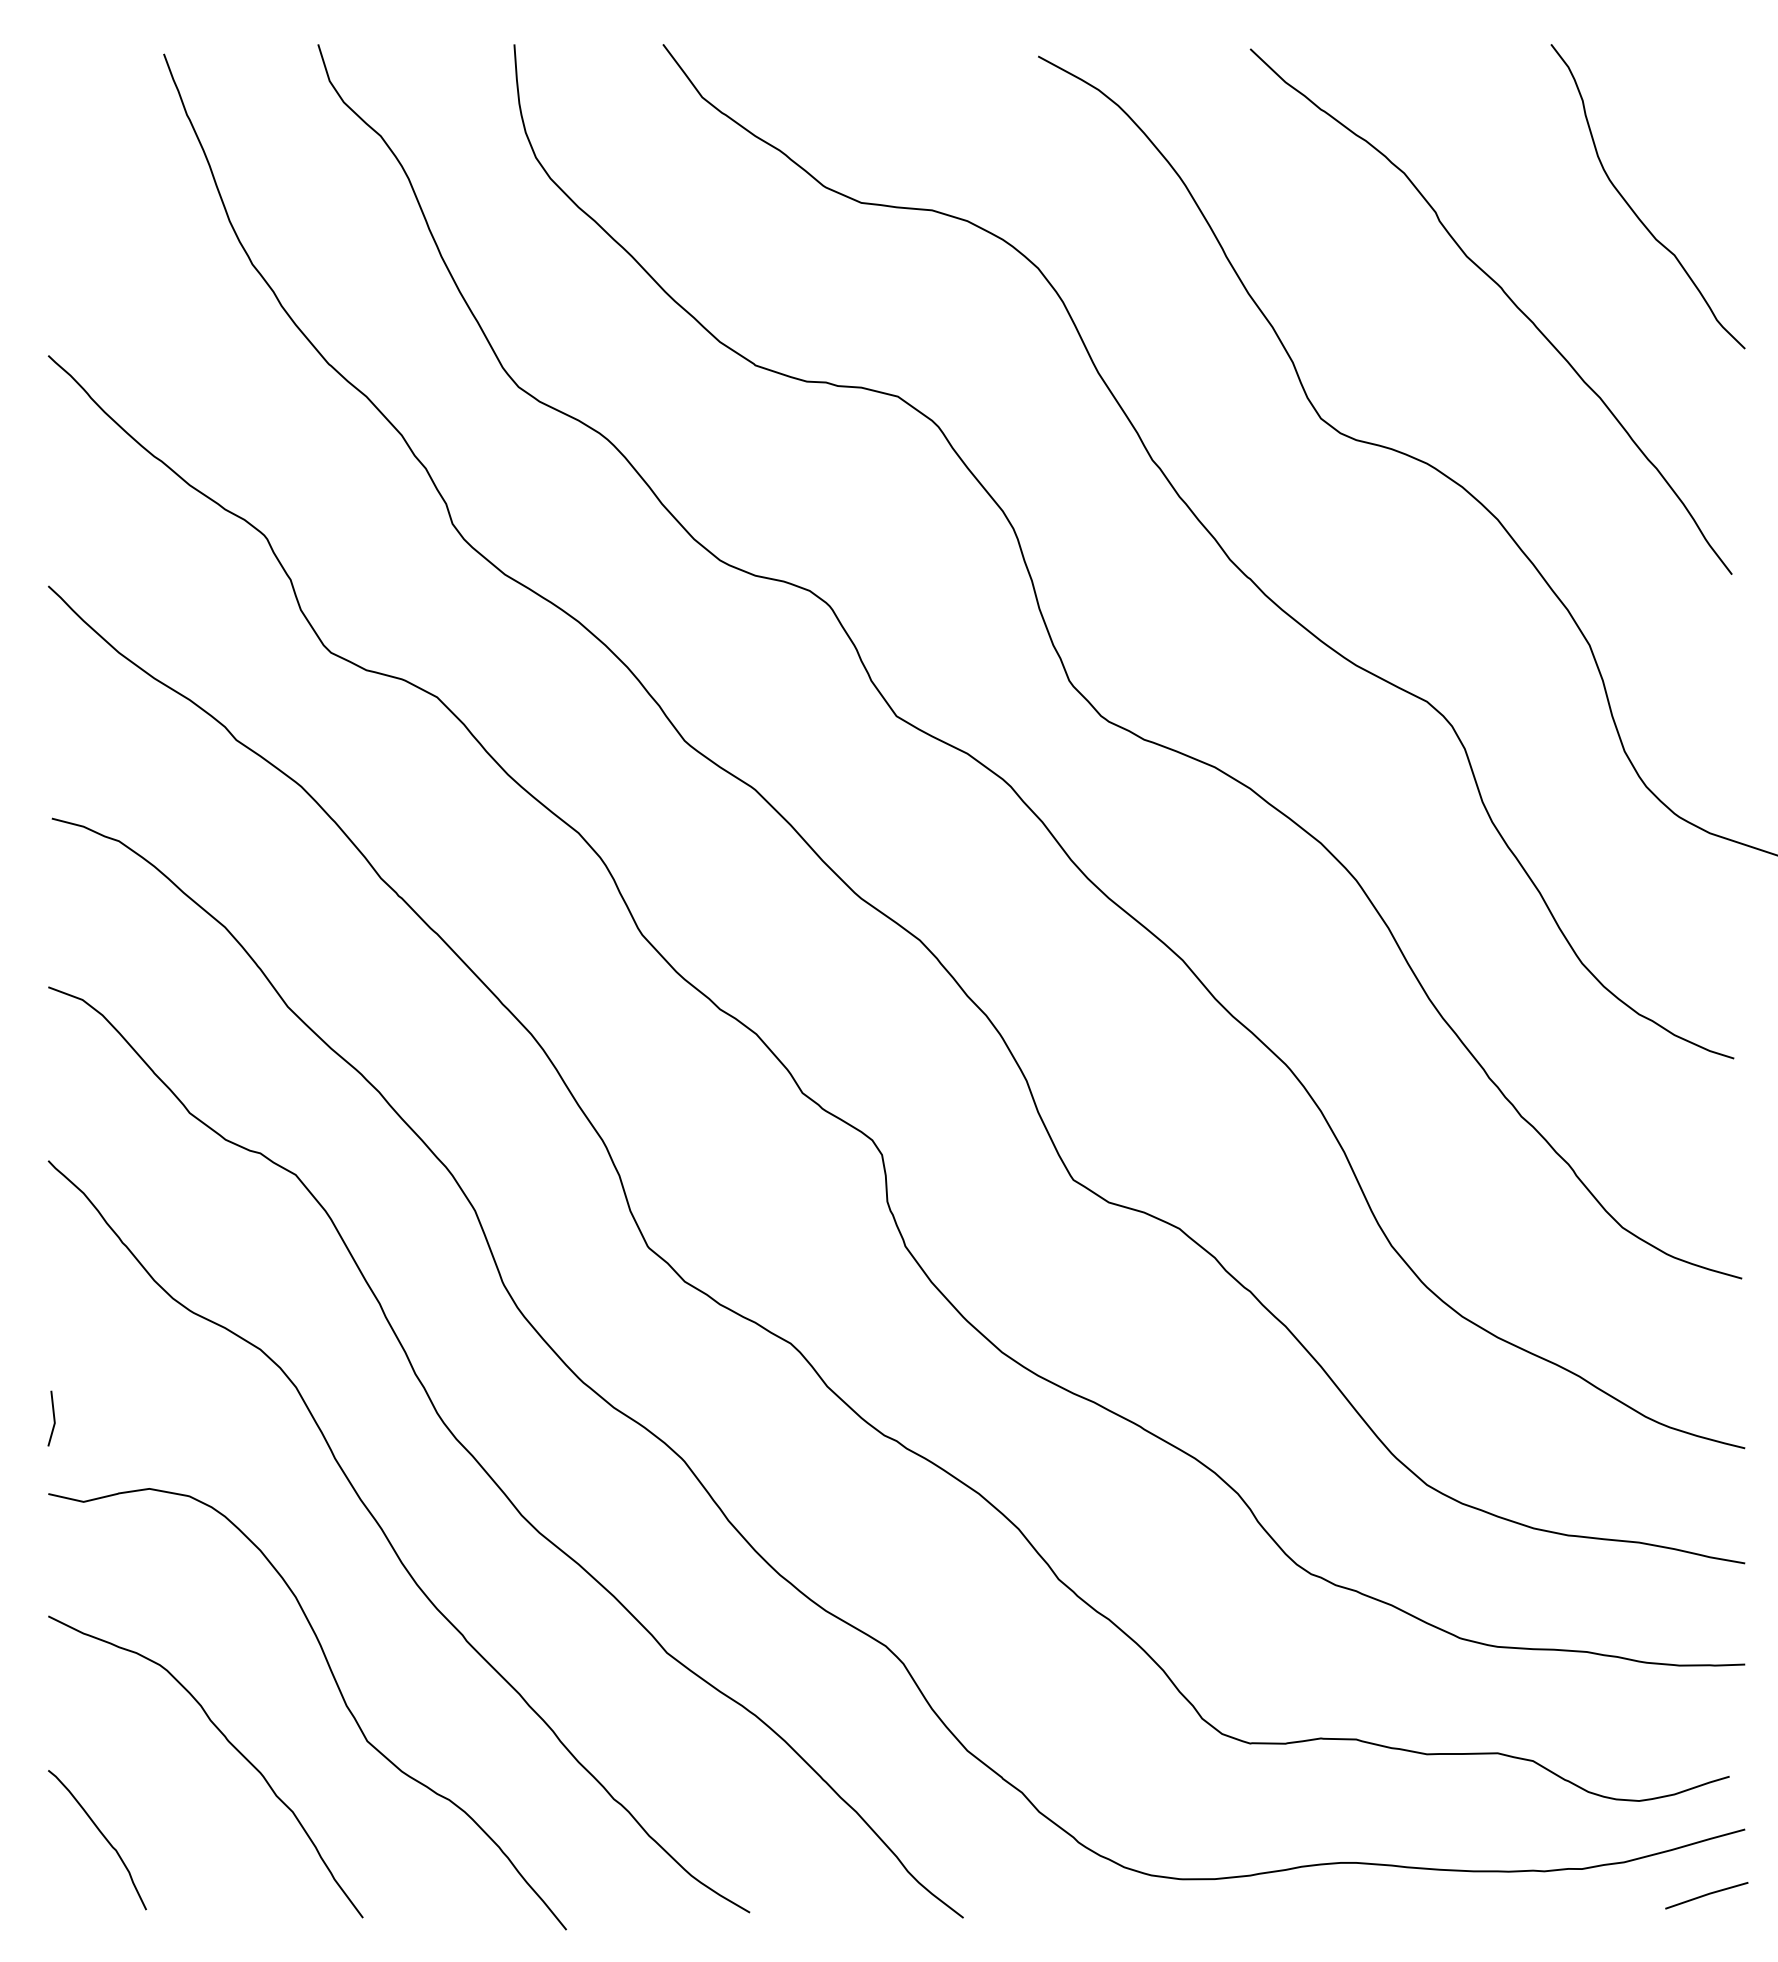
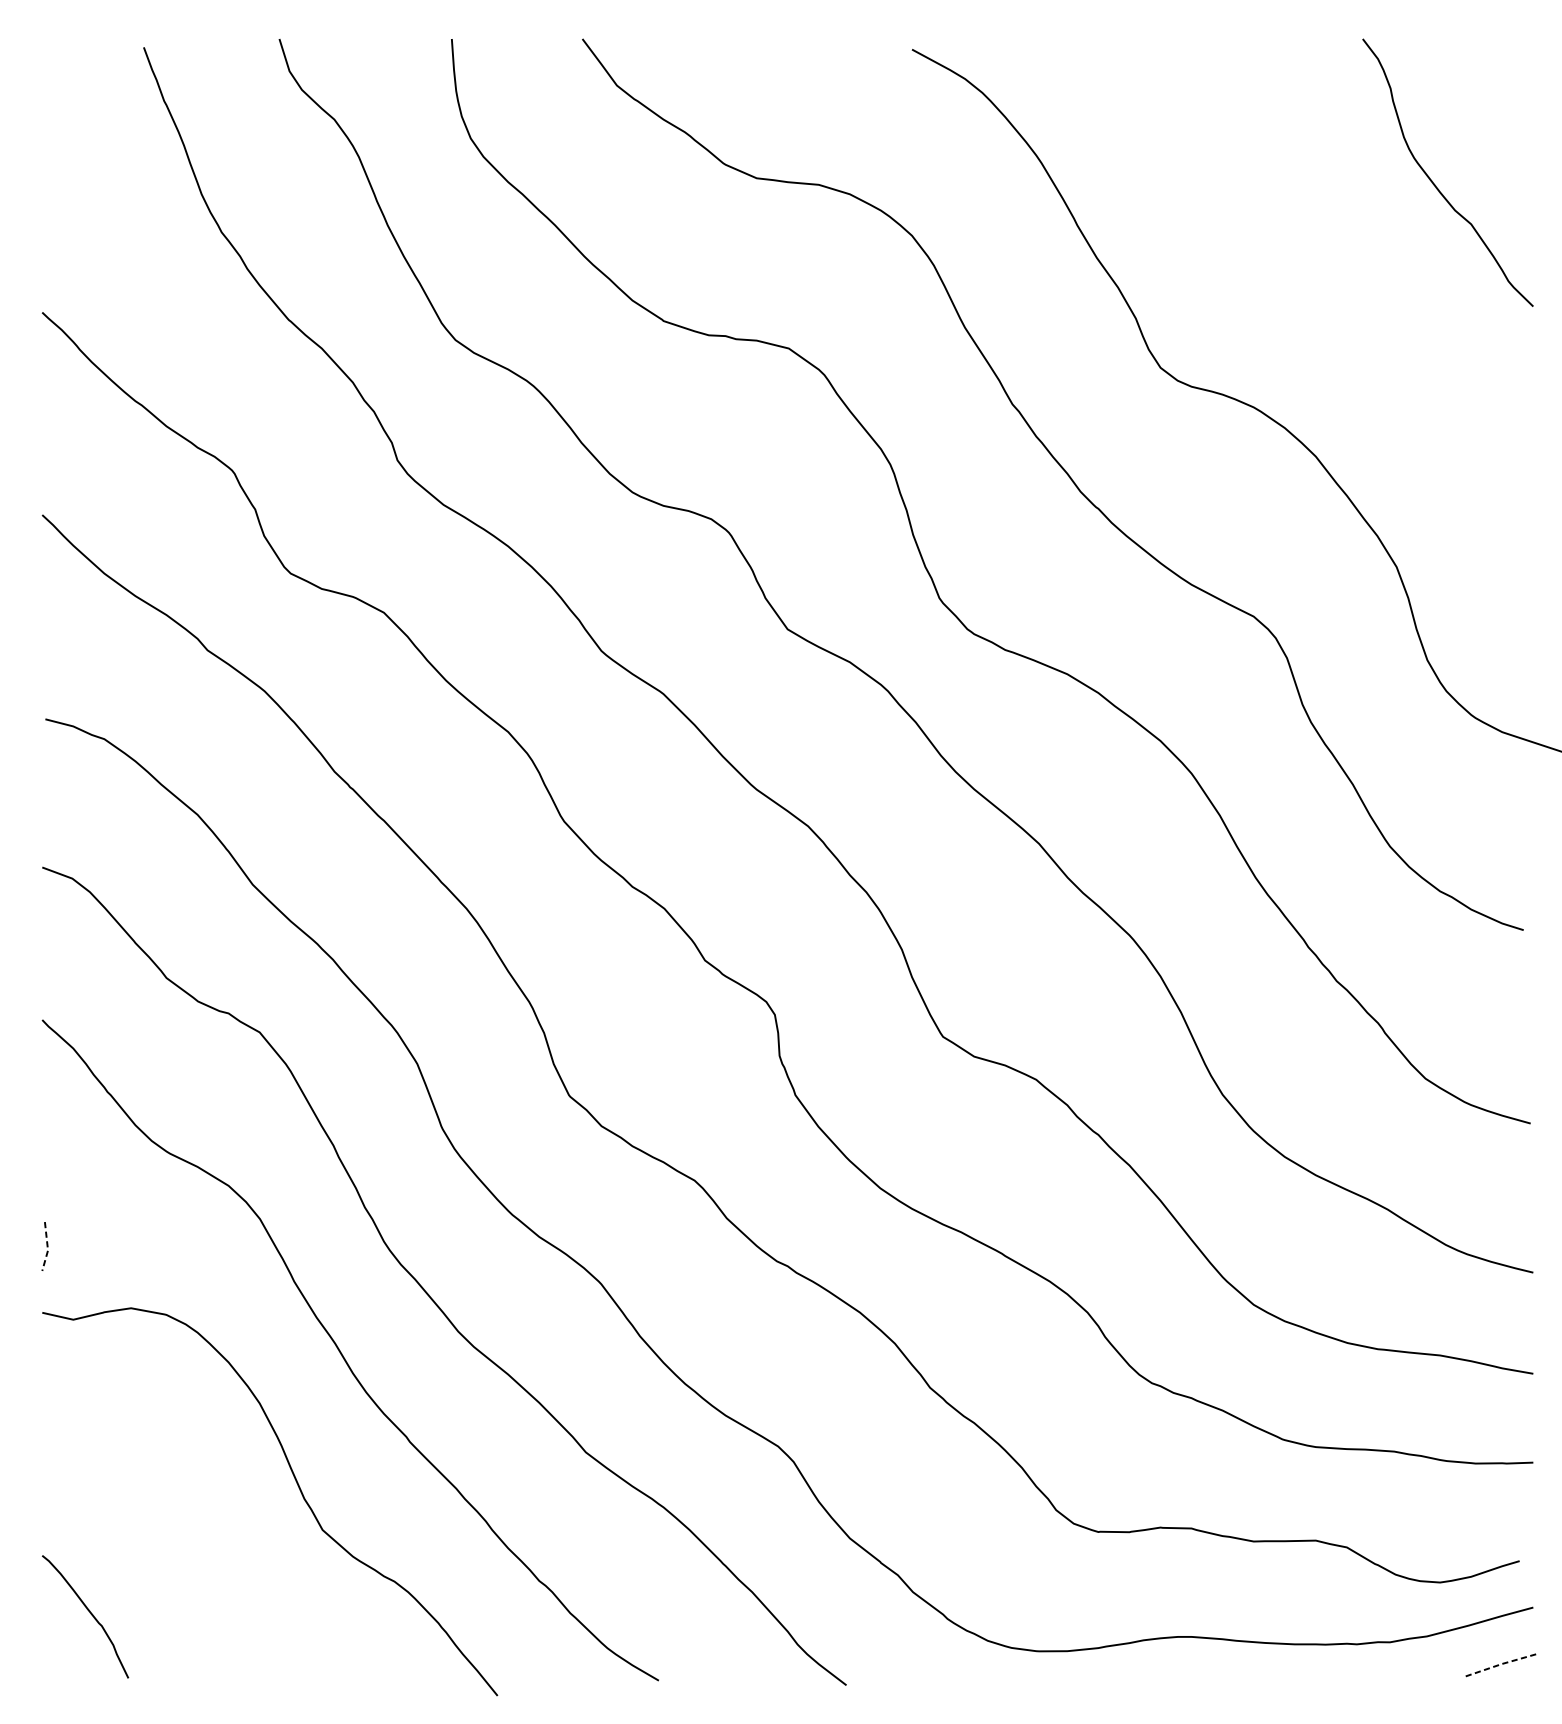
curve: (1506, 296) -> (1323, 260), removed
line: (54, 1420) -> (47, 1248), solid -> dashed
curve: (228, 1742) -> (200, 1531), removed
line: (1707, 1894) -> (1500, 1664), solid -> dashed

